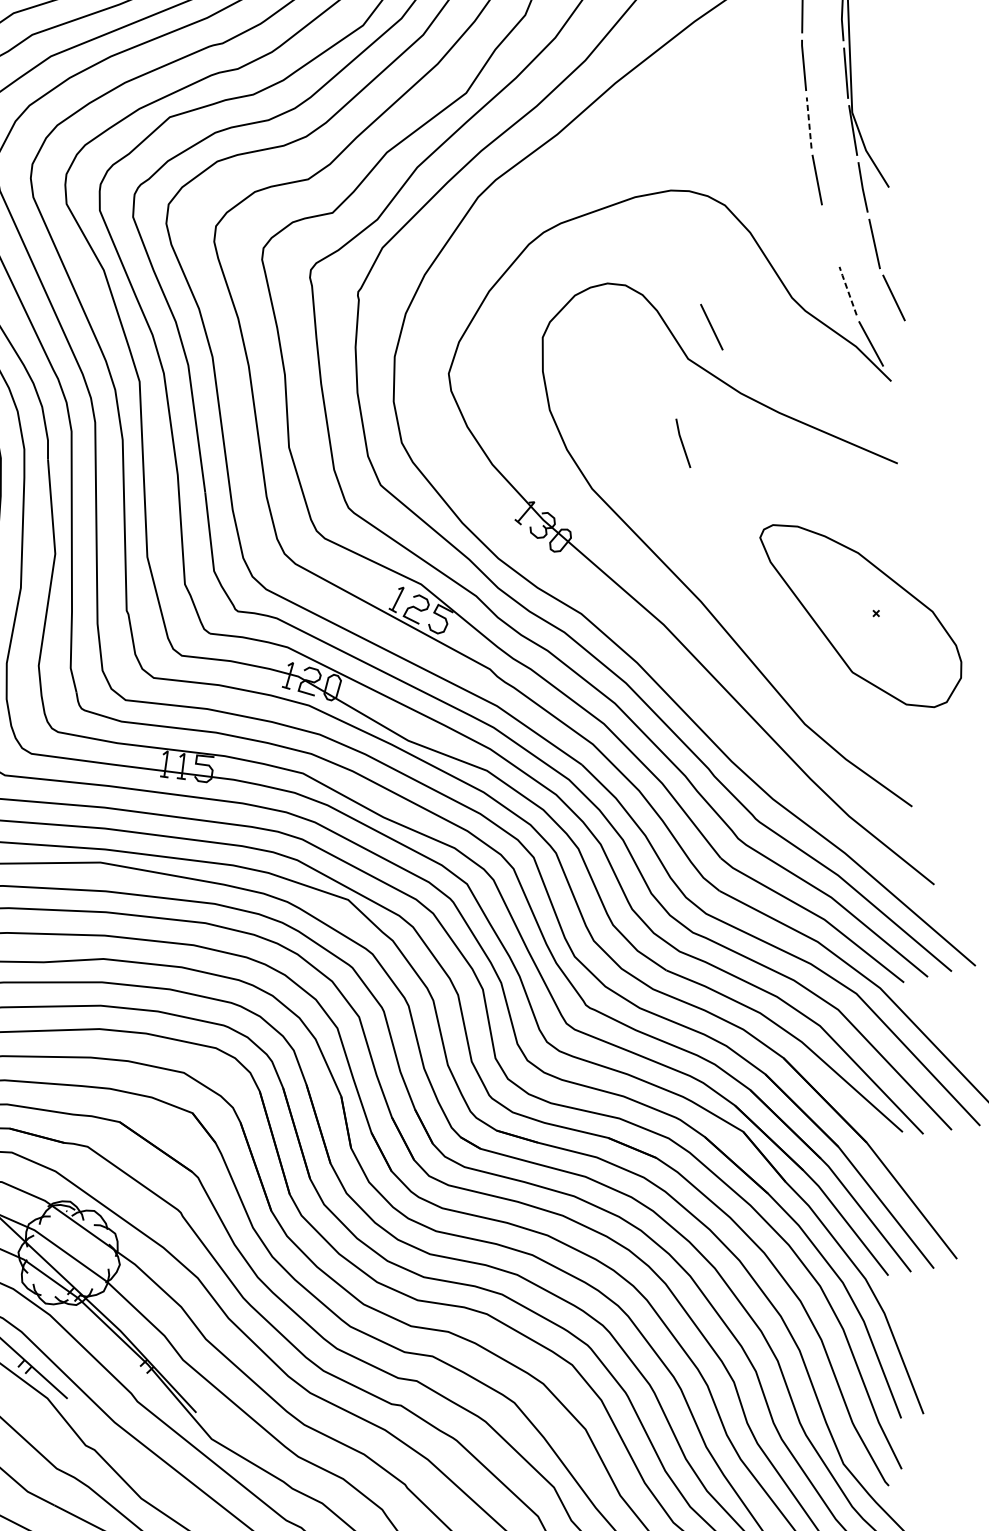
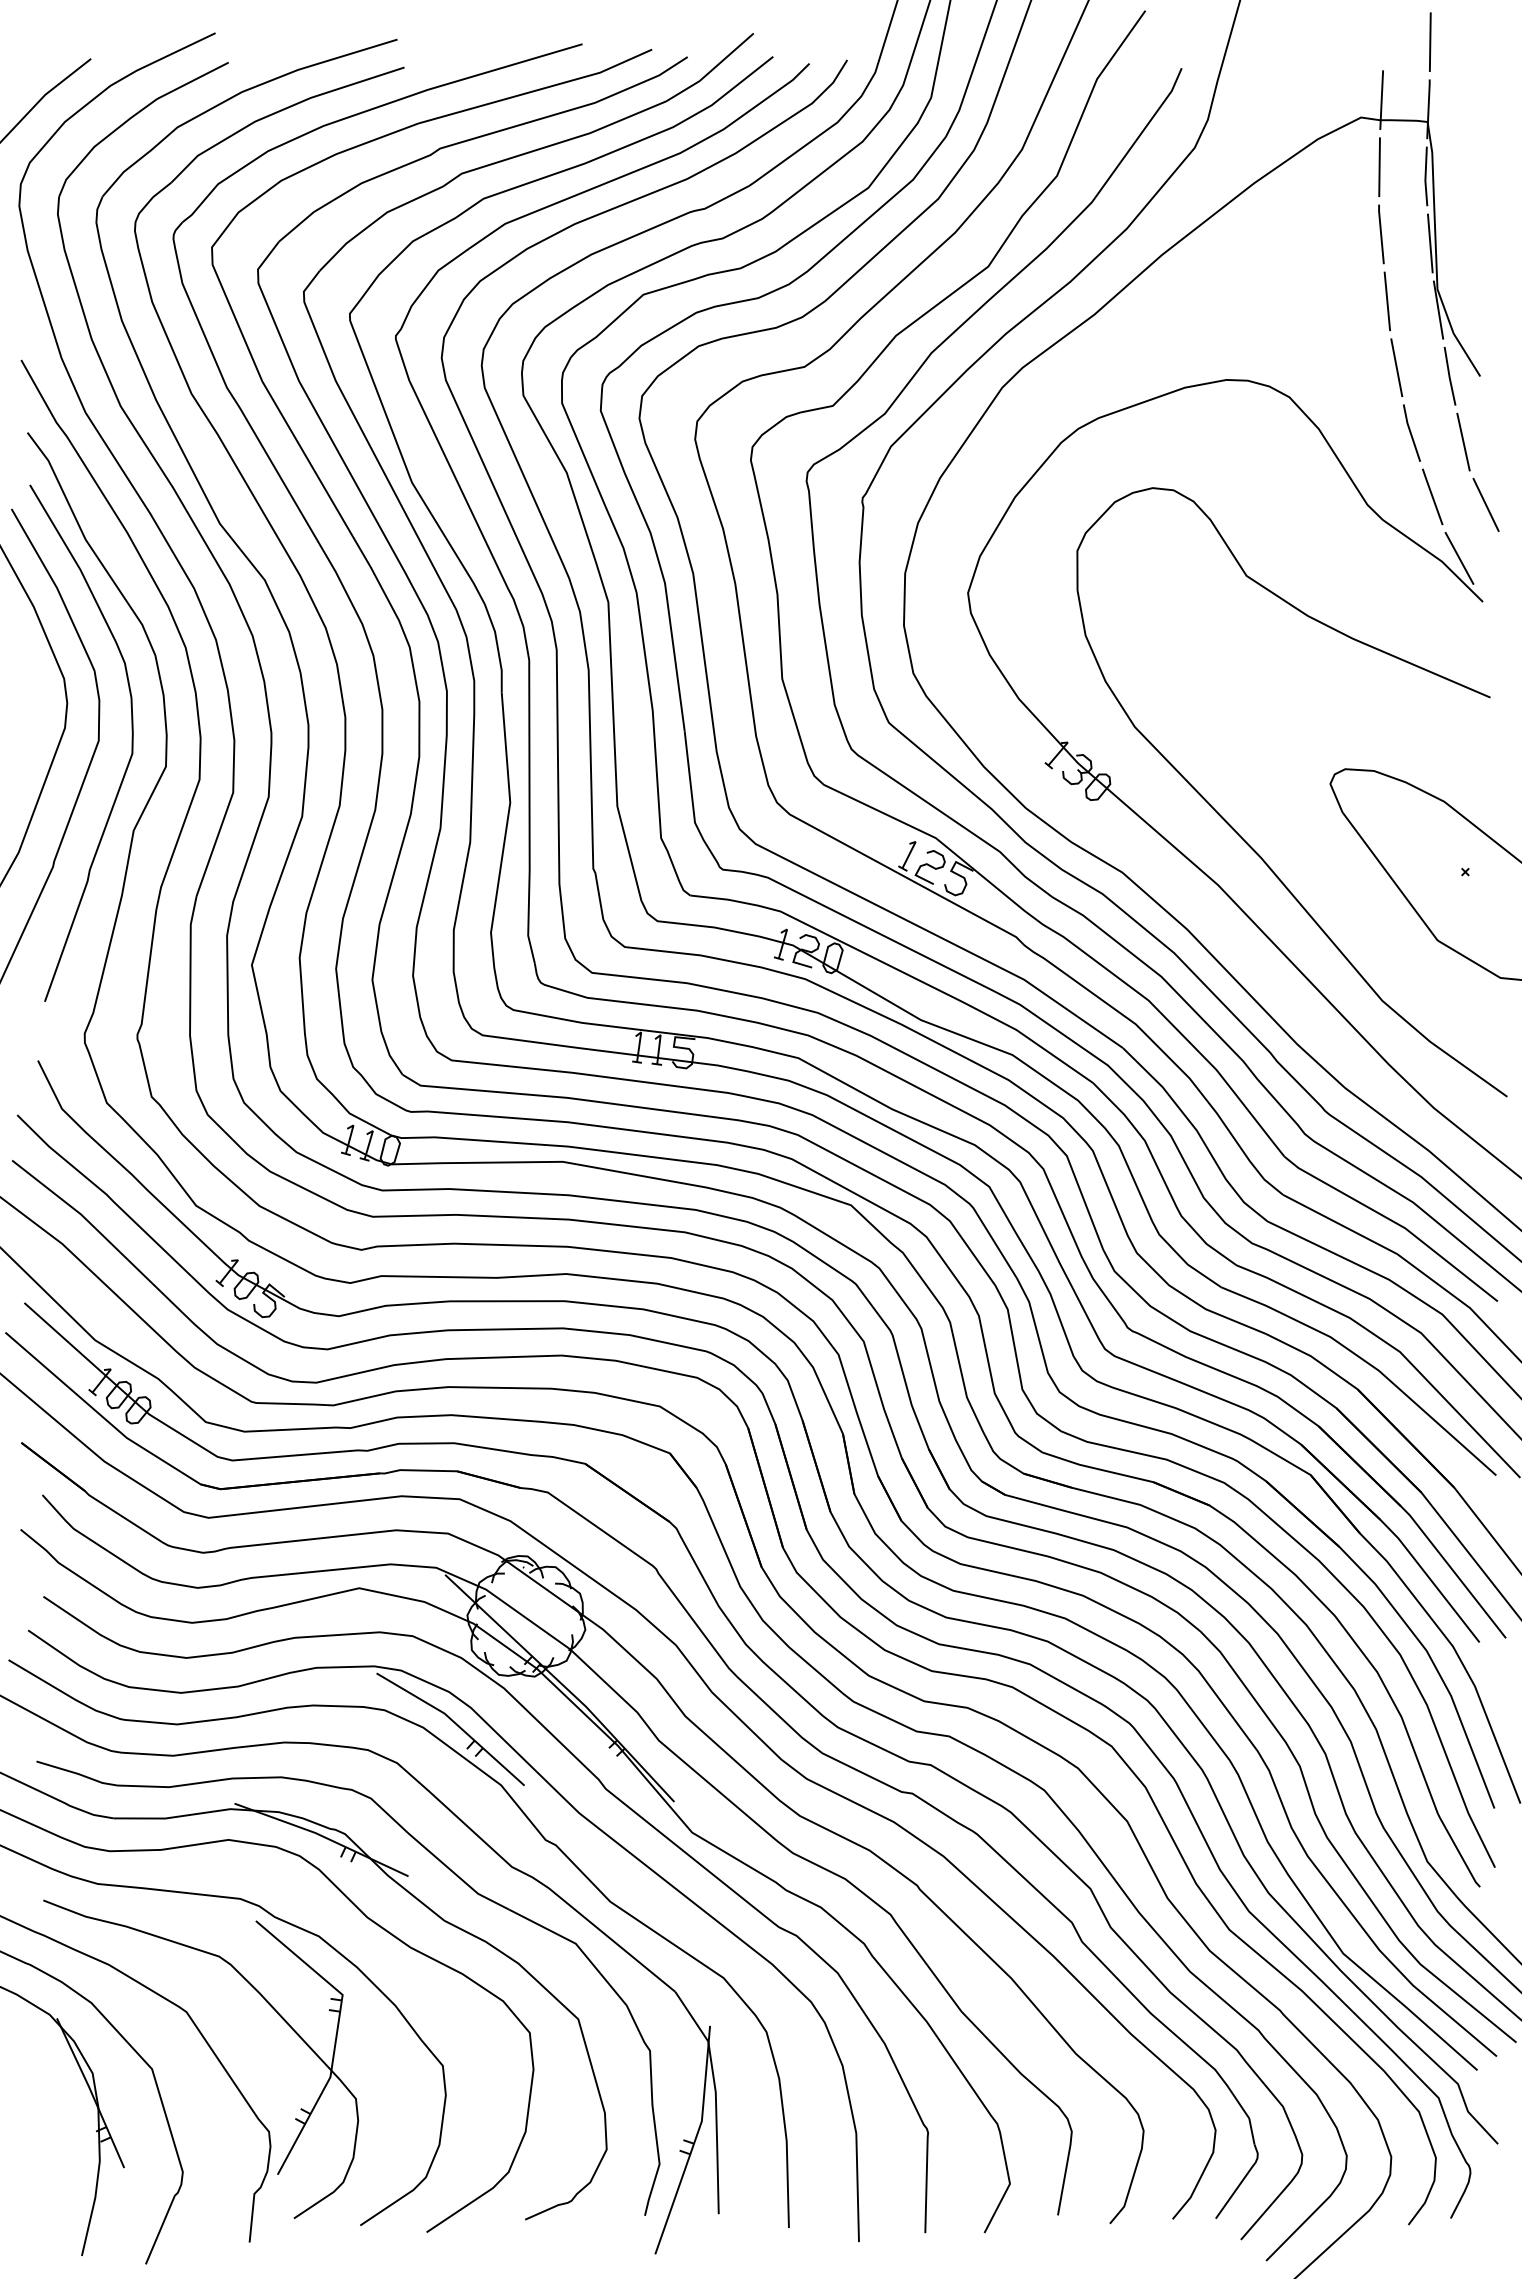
line: (809, 123) -> (1387, 301), dashed -> solid
line: (847, 290) -> (1432, 496), dashed -> solid
line: (711, 326) -> (1273, 538), removed
line: (682, 442) -> (1411, 432), moved

